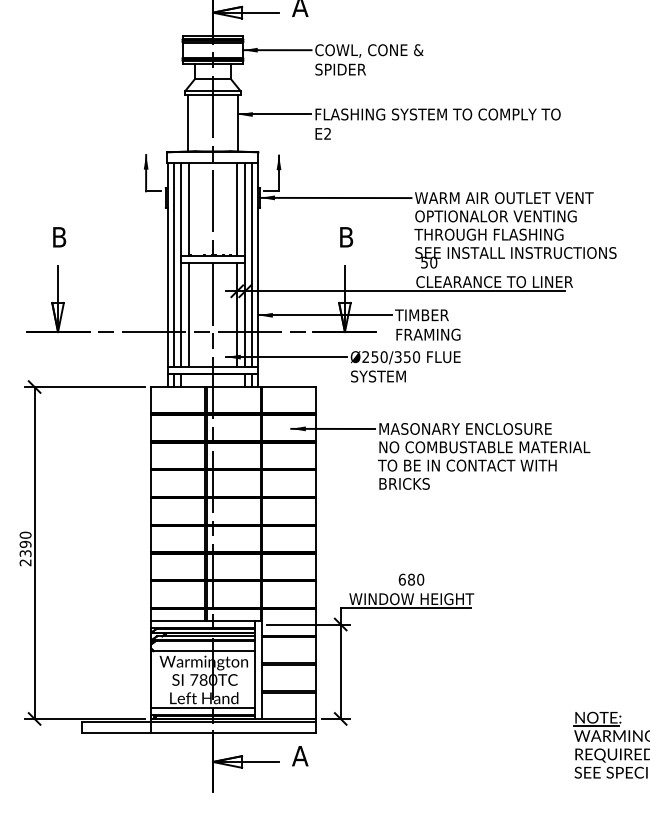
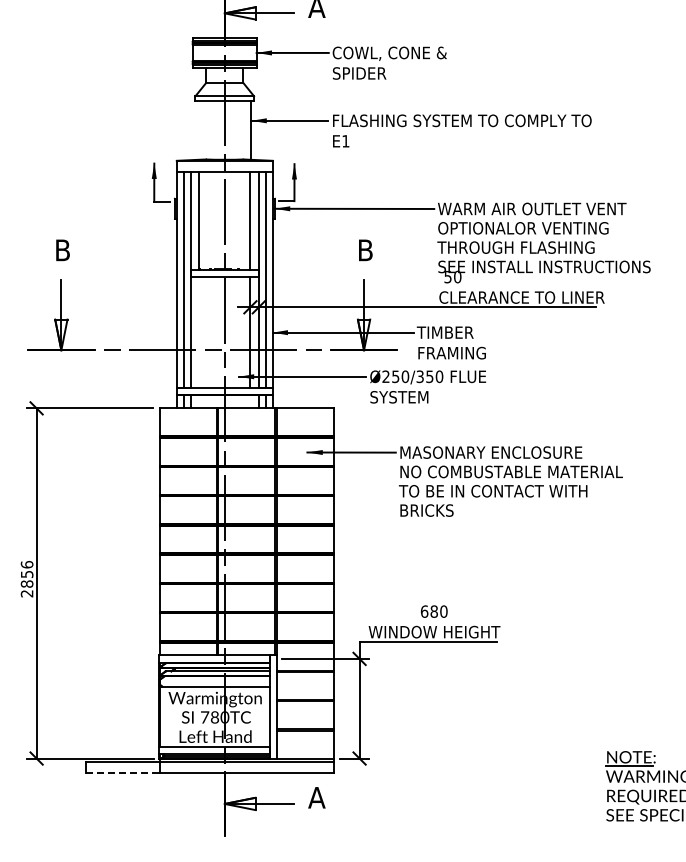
line: (188, 122) -> (198, 129), removed
text: (327, 134) -> (345, 141), E2 -> E1
line: (188, 315) -> (199, 332), removed
text: (25, 544) -> (26, 574), 2390 -> 2856
line: (116, 733) -> (123, 773), solid -> dashed

